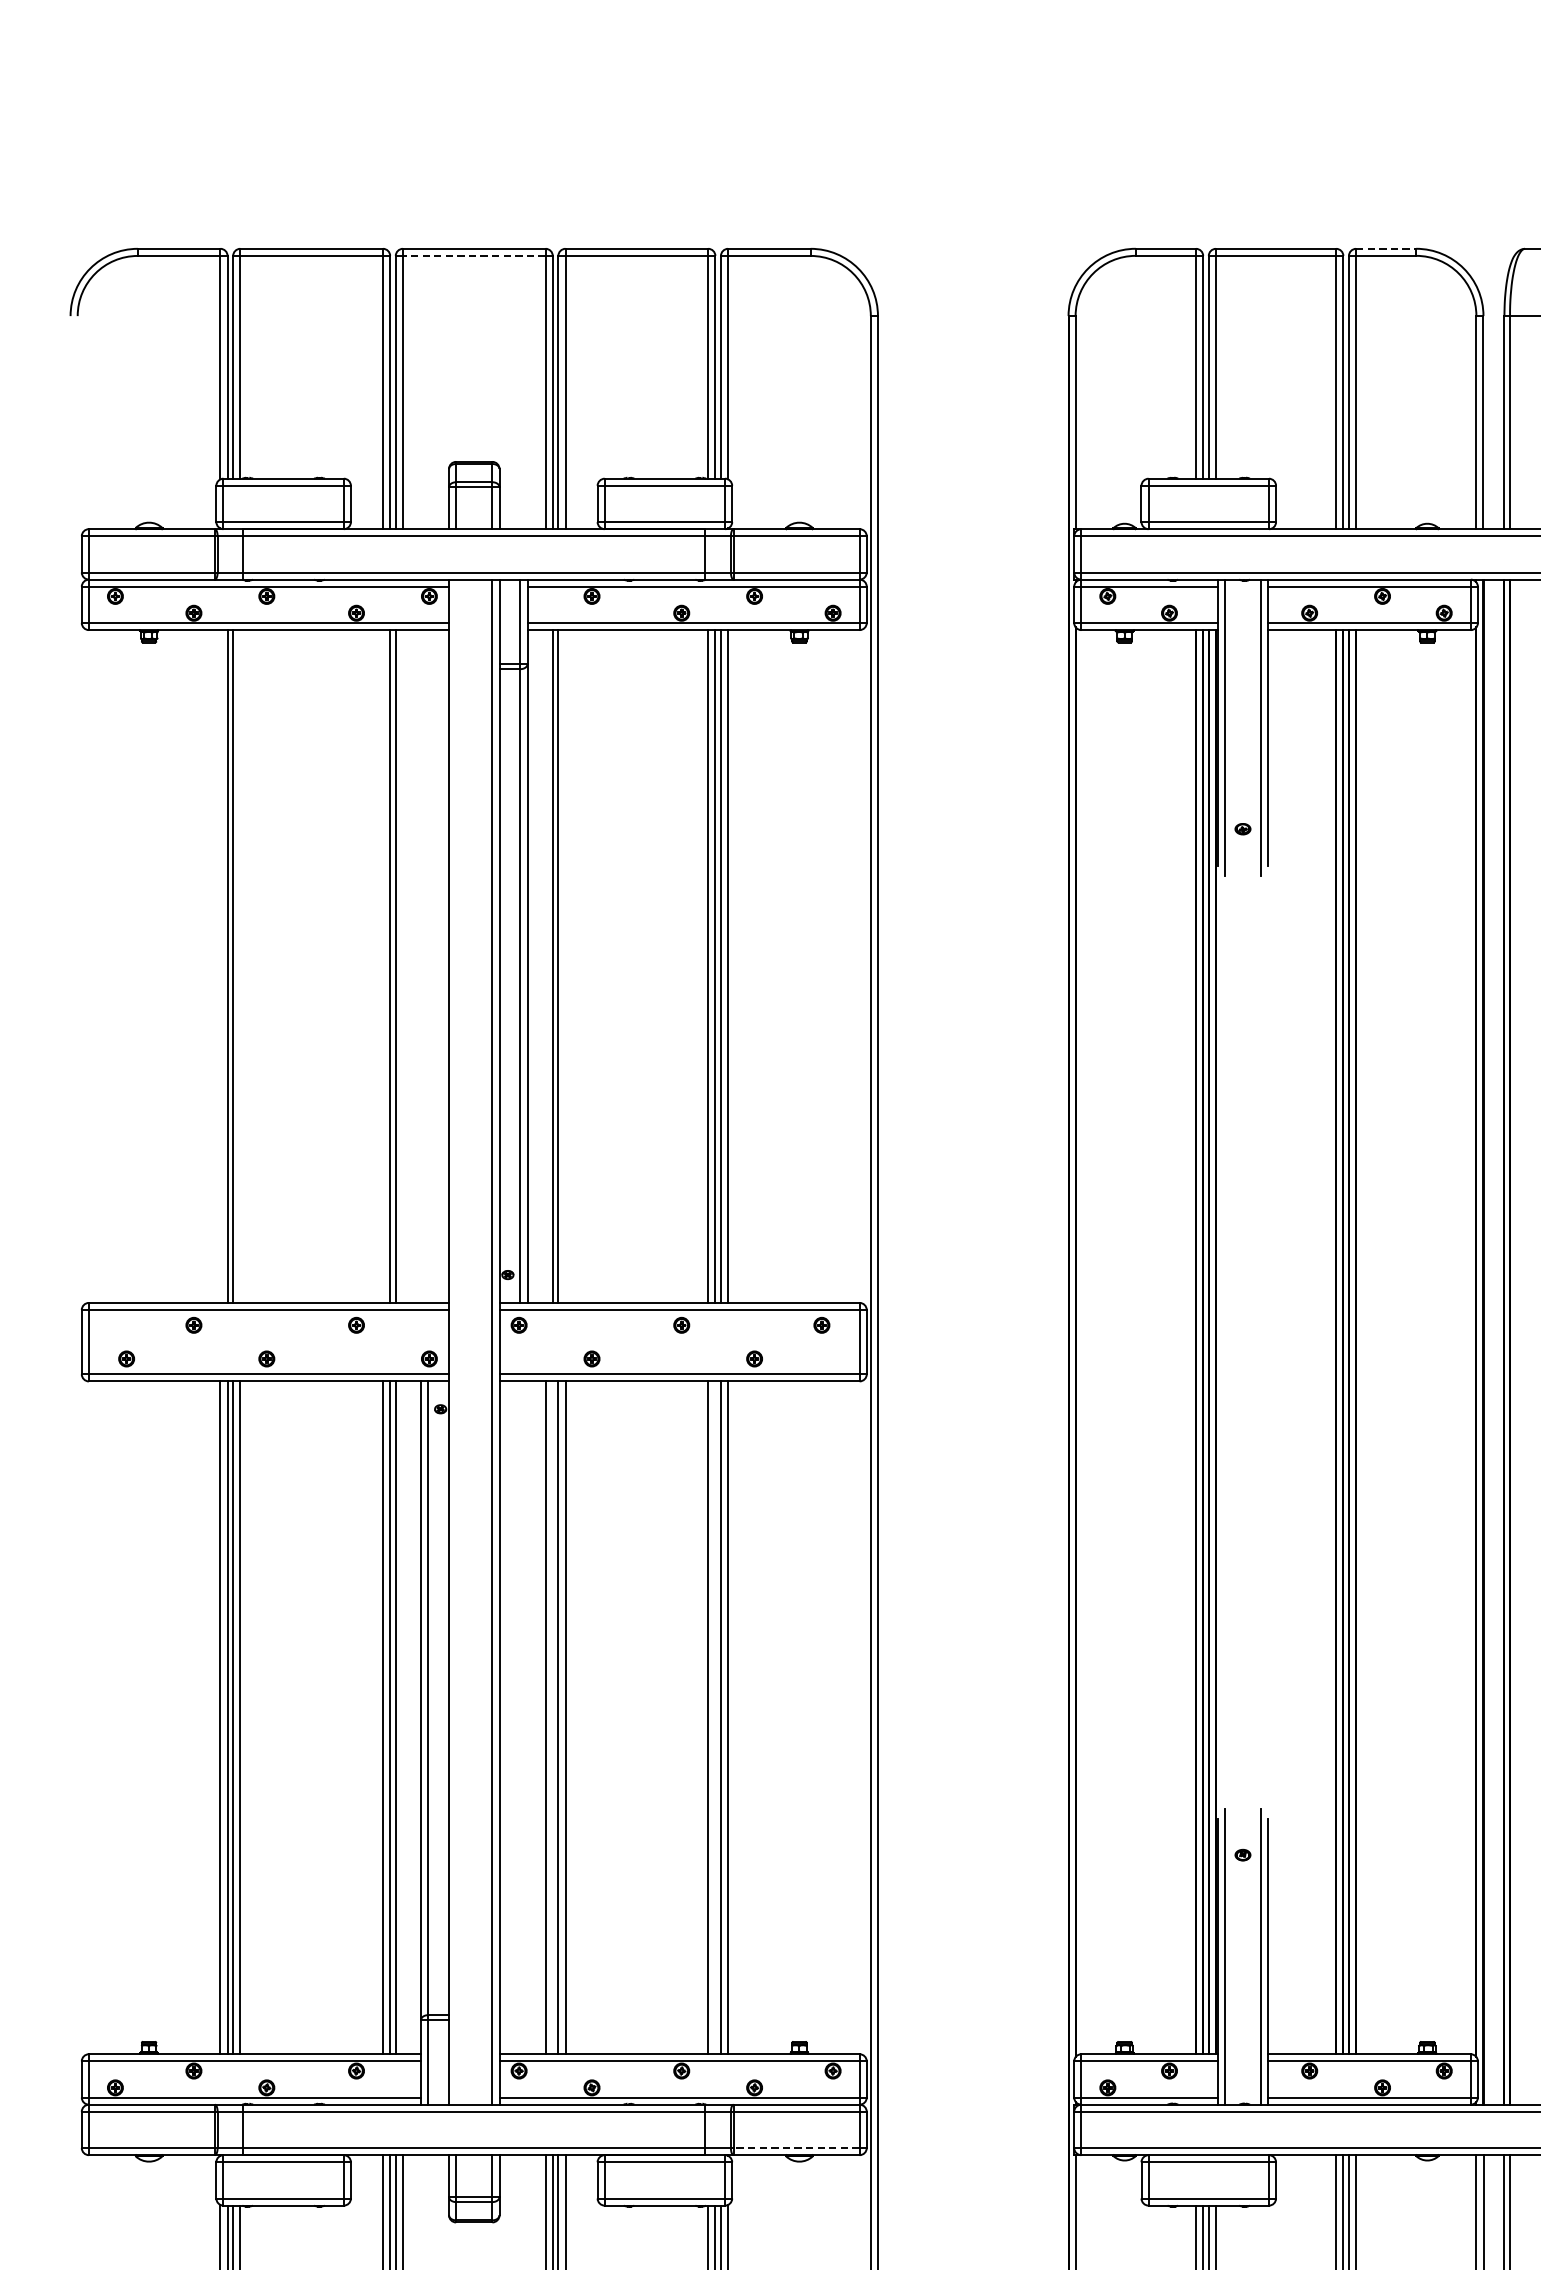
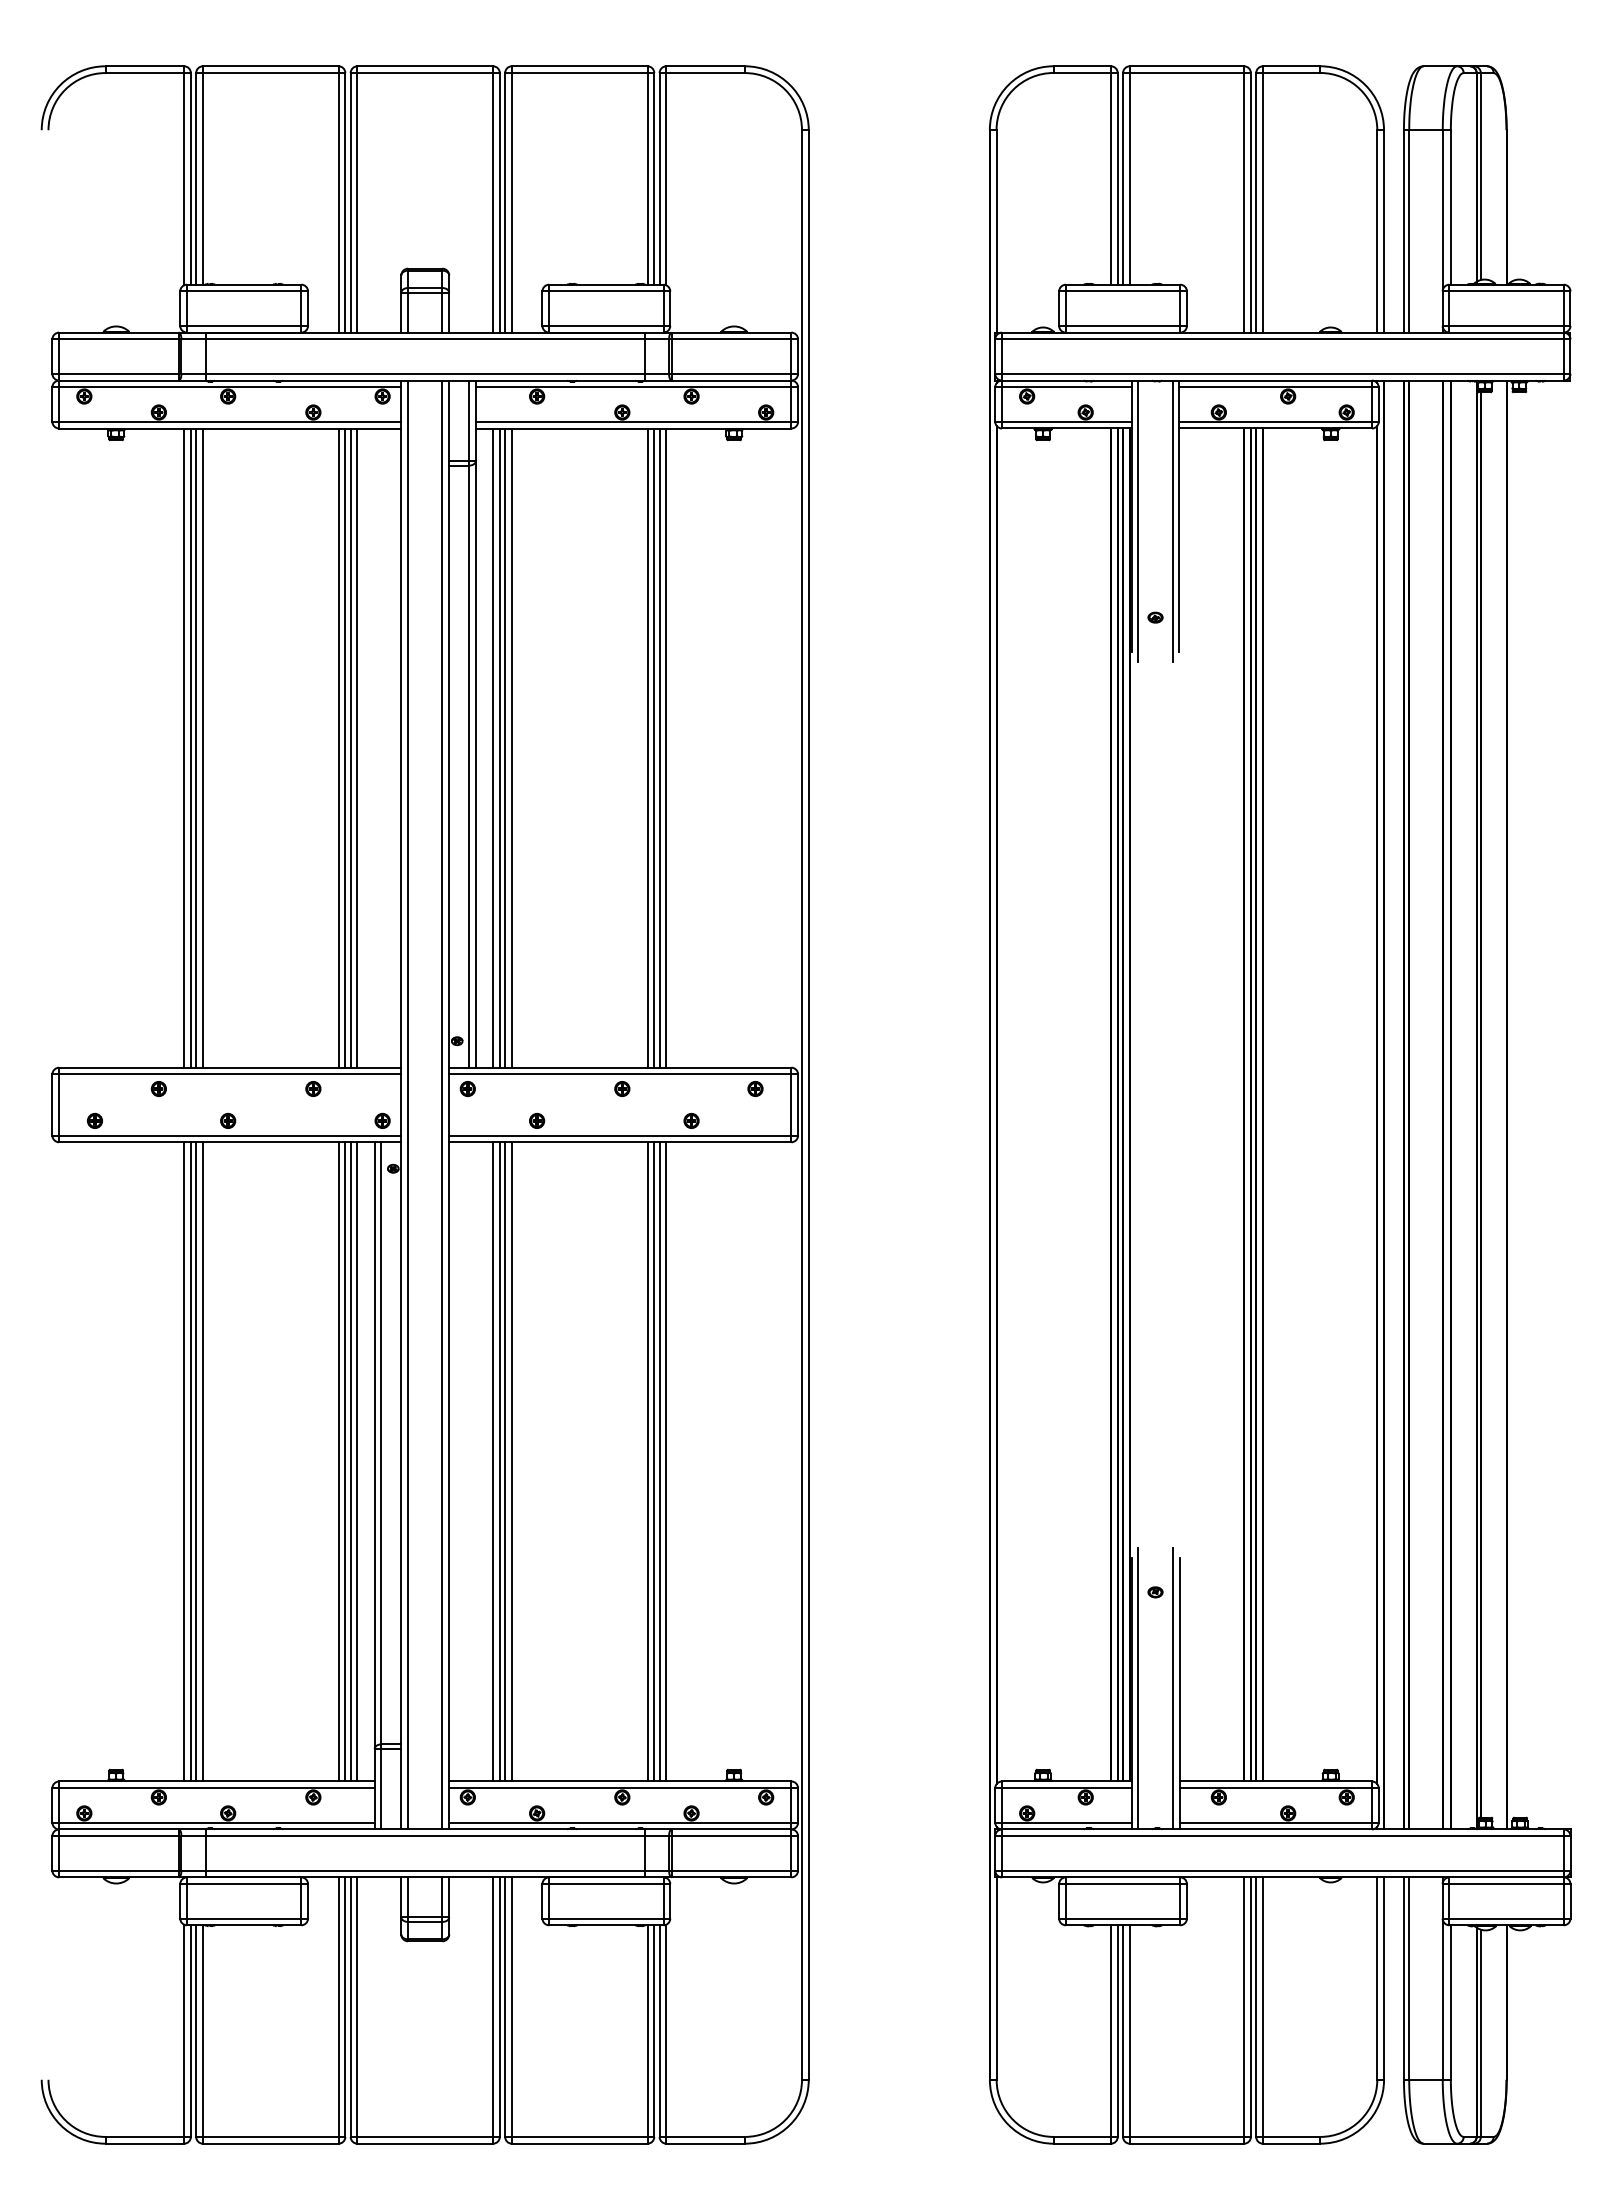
line: (1386, 249) -> (1291, 66), dashed -> solid
line: (474, 256) -> (425, 73), dashed -> solid
line: (220, 965) -> (184, 747), added
line: (239, 965) -> (202, 747), added
line: (382, 965) -> (338, 747), added
line: (402, 965) -> (357, 747), added
line: (546, 965) -> (493, 747), added
line: (565, 965) -> (511, 747), added
line: (456, 1341) -> (408, 1104), added
line: (402, 1717) -> (357, 1461), added
line: (552, 1717) -> (499, 1461), added
line: (715, 1717) -> (654, 1461), added
line: (796, 2147) -> (731, 1870), dashed -> solid

